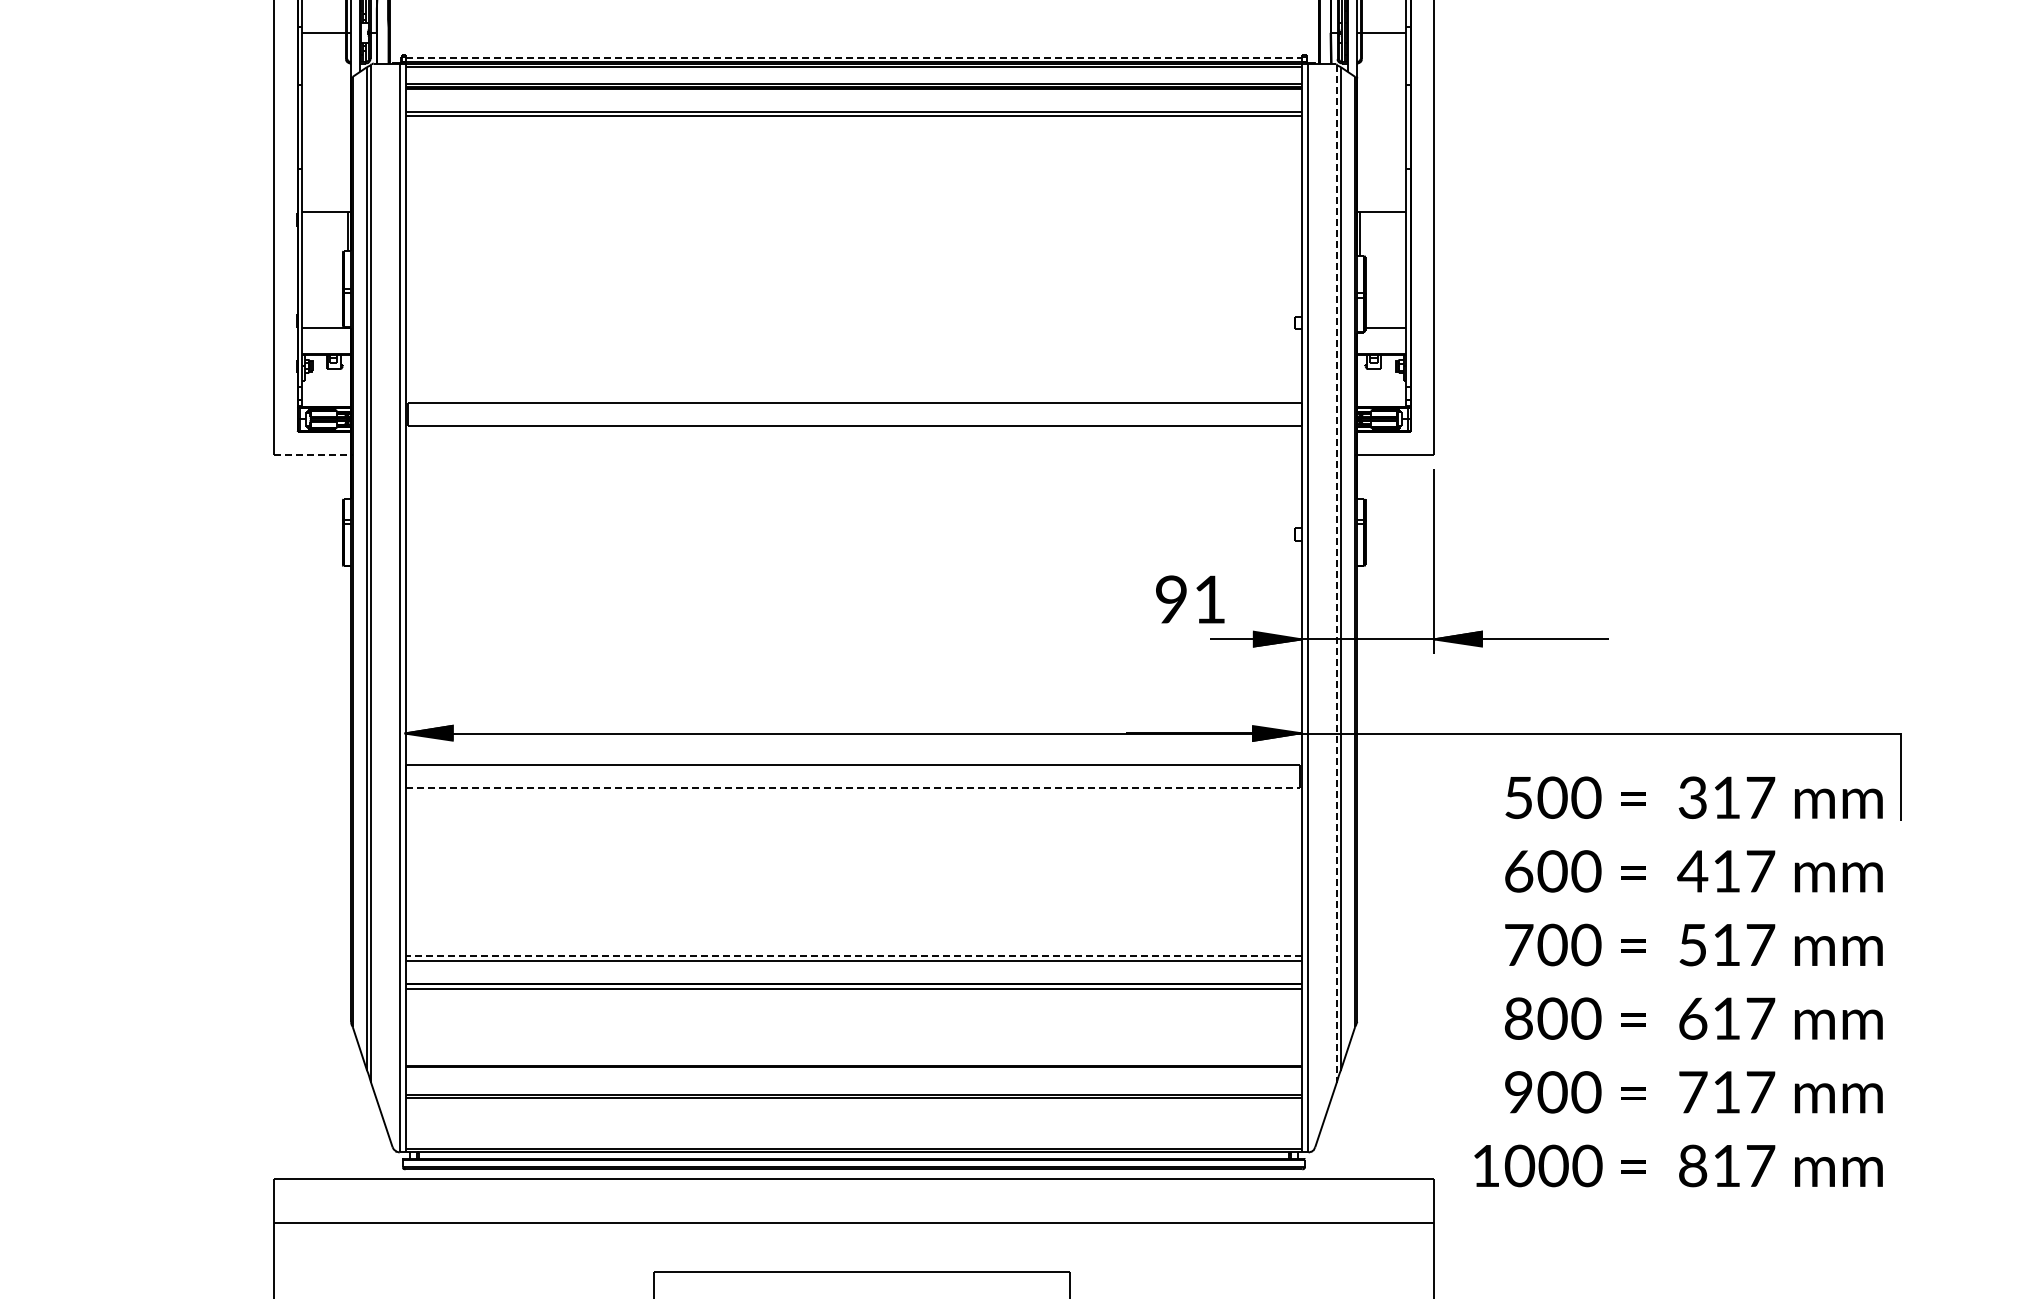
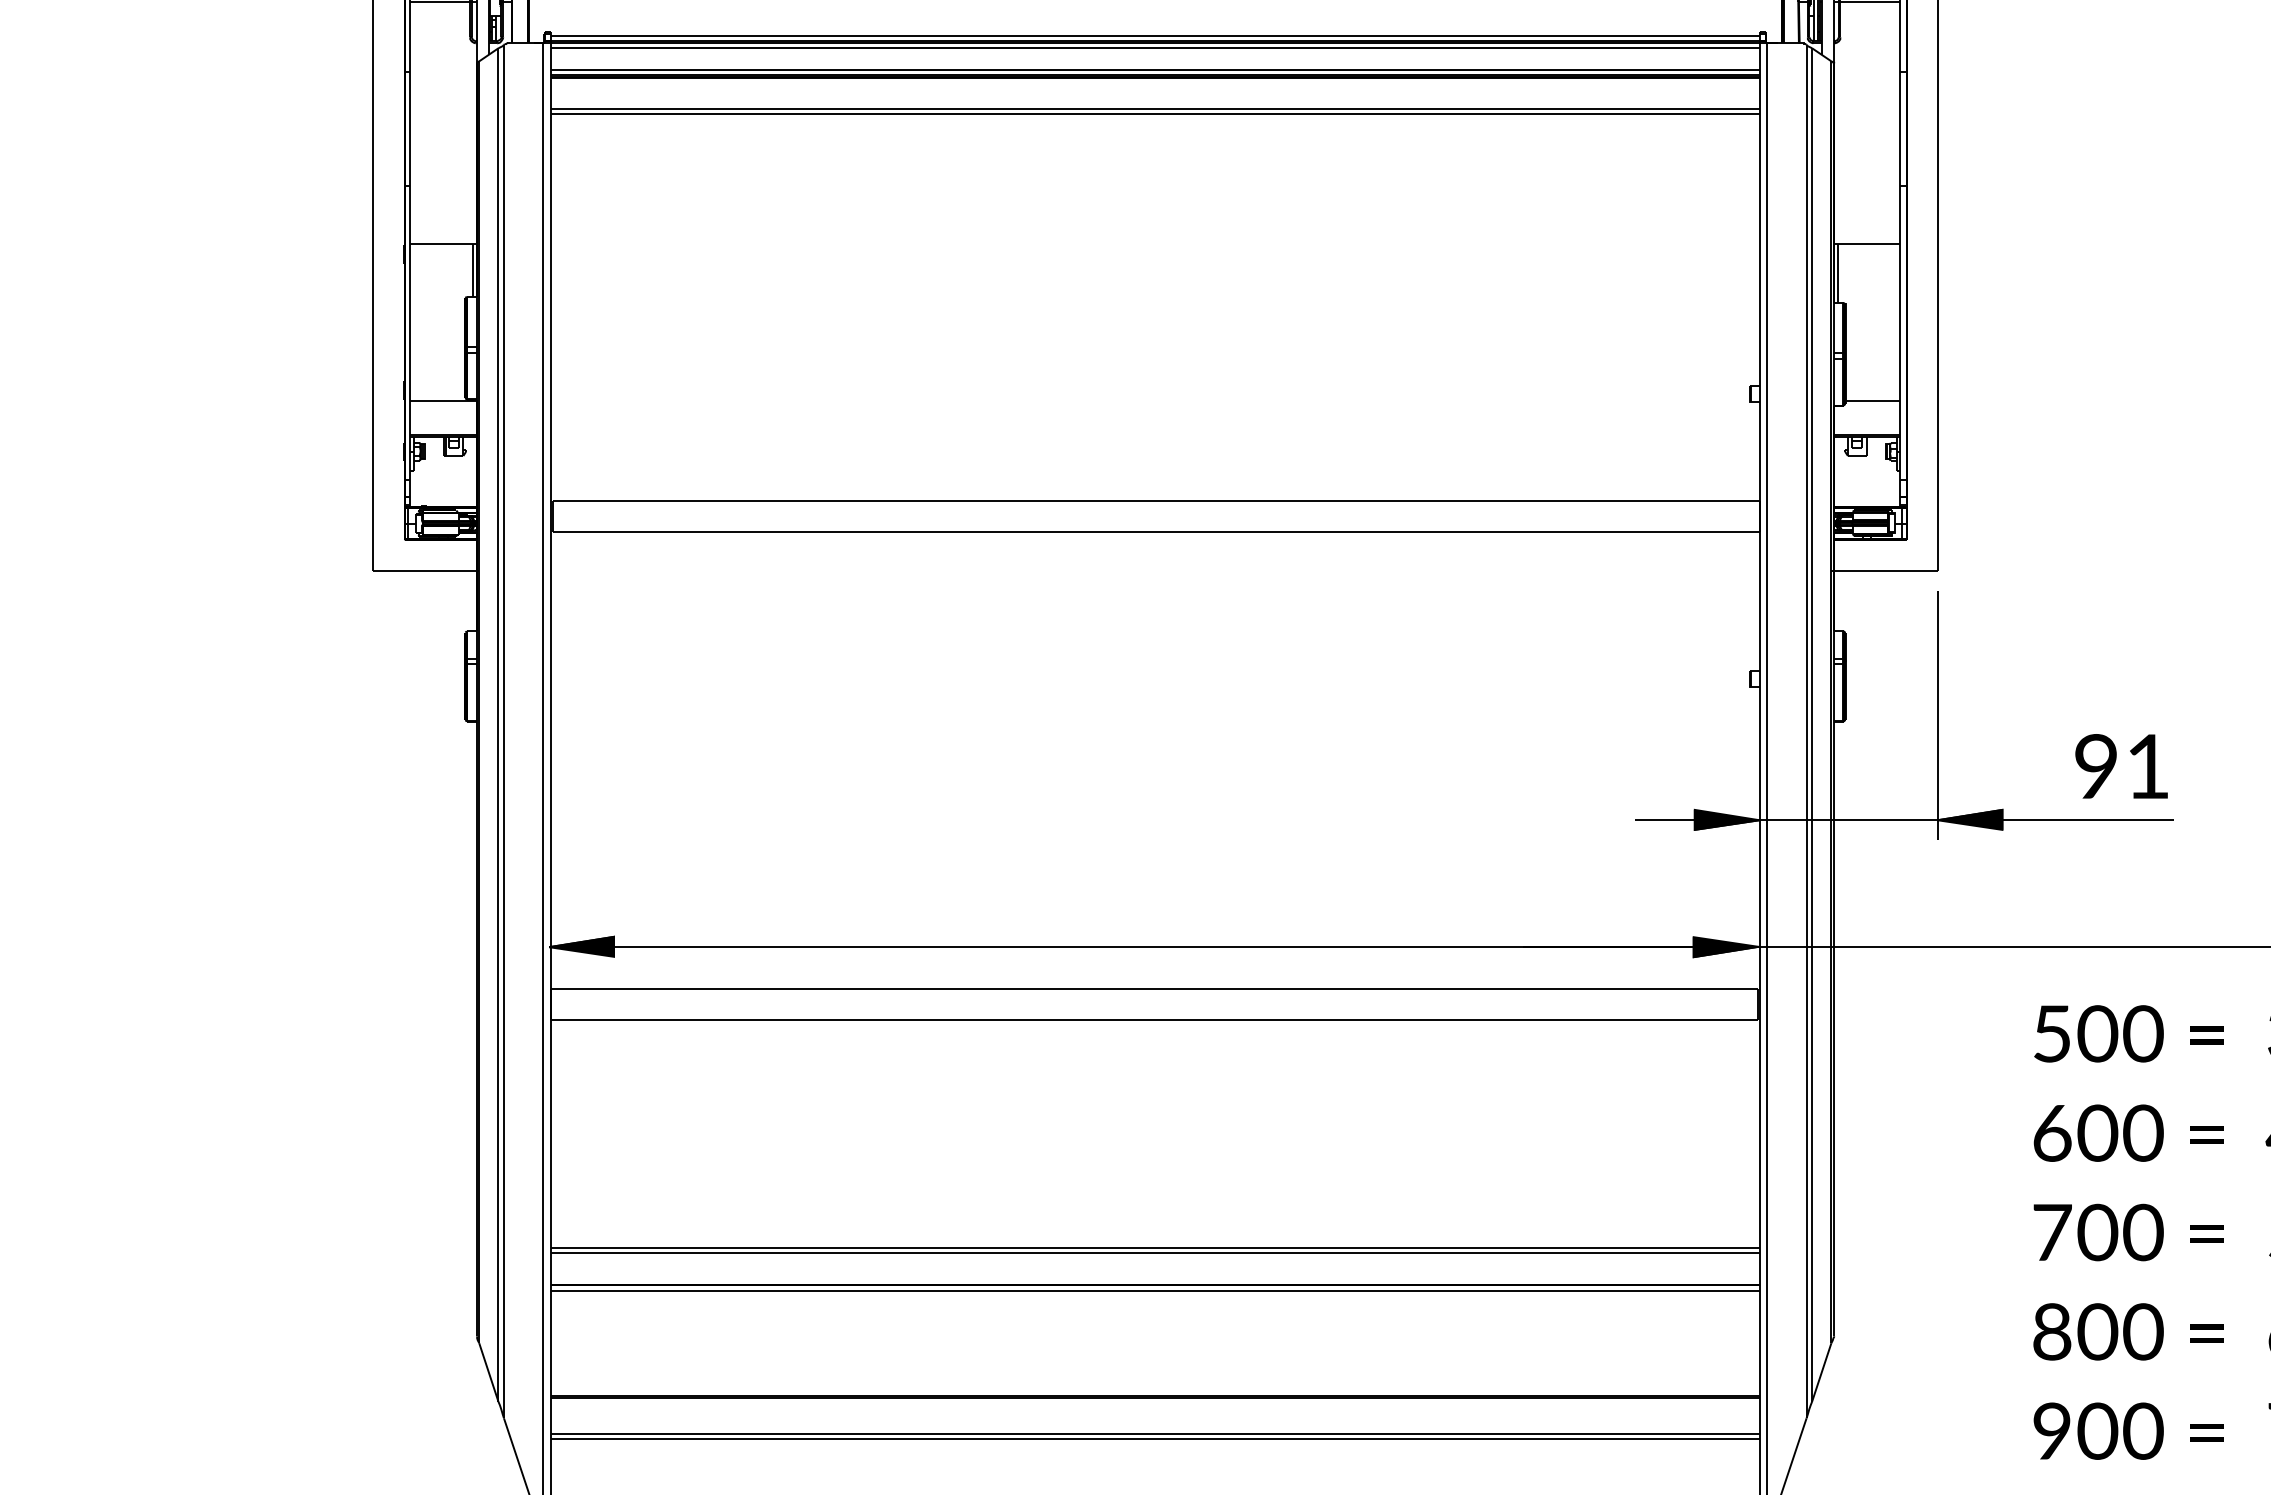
line: (853, 57) -> (1154, 35), dashed -> solid
line: (313, 454) -> (426, 570), dashed -> solid
line: (1336, 574) -> (1806, 732), dashed -> solid
text: (1190, 599) -> (2121, 766), moved
line: (853, 787) -> (1154, 1020), dashed -> solid
line: (853, 956) -> (1154, 1248), dashed -> solid

